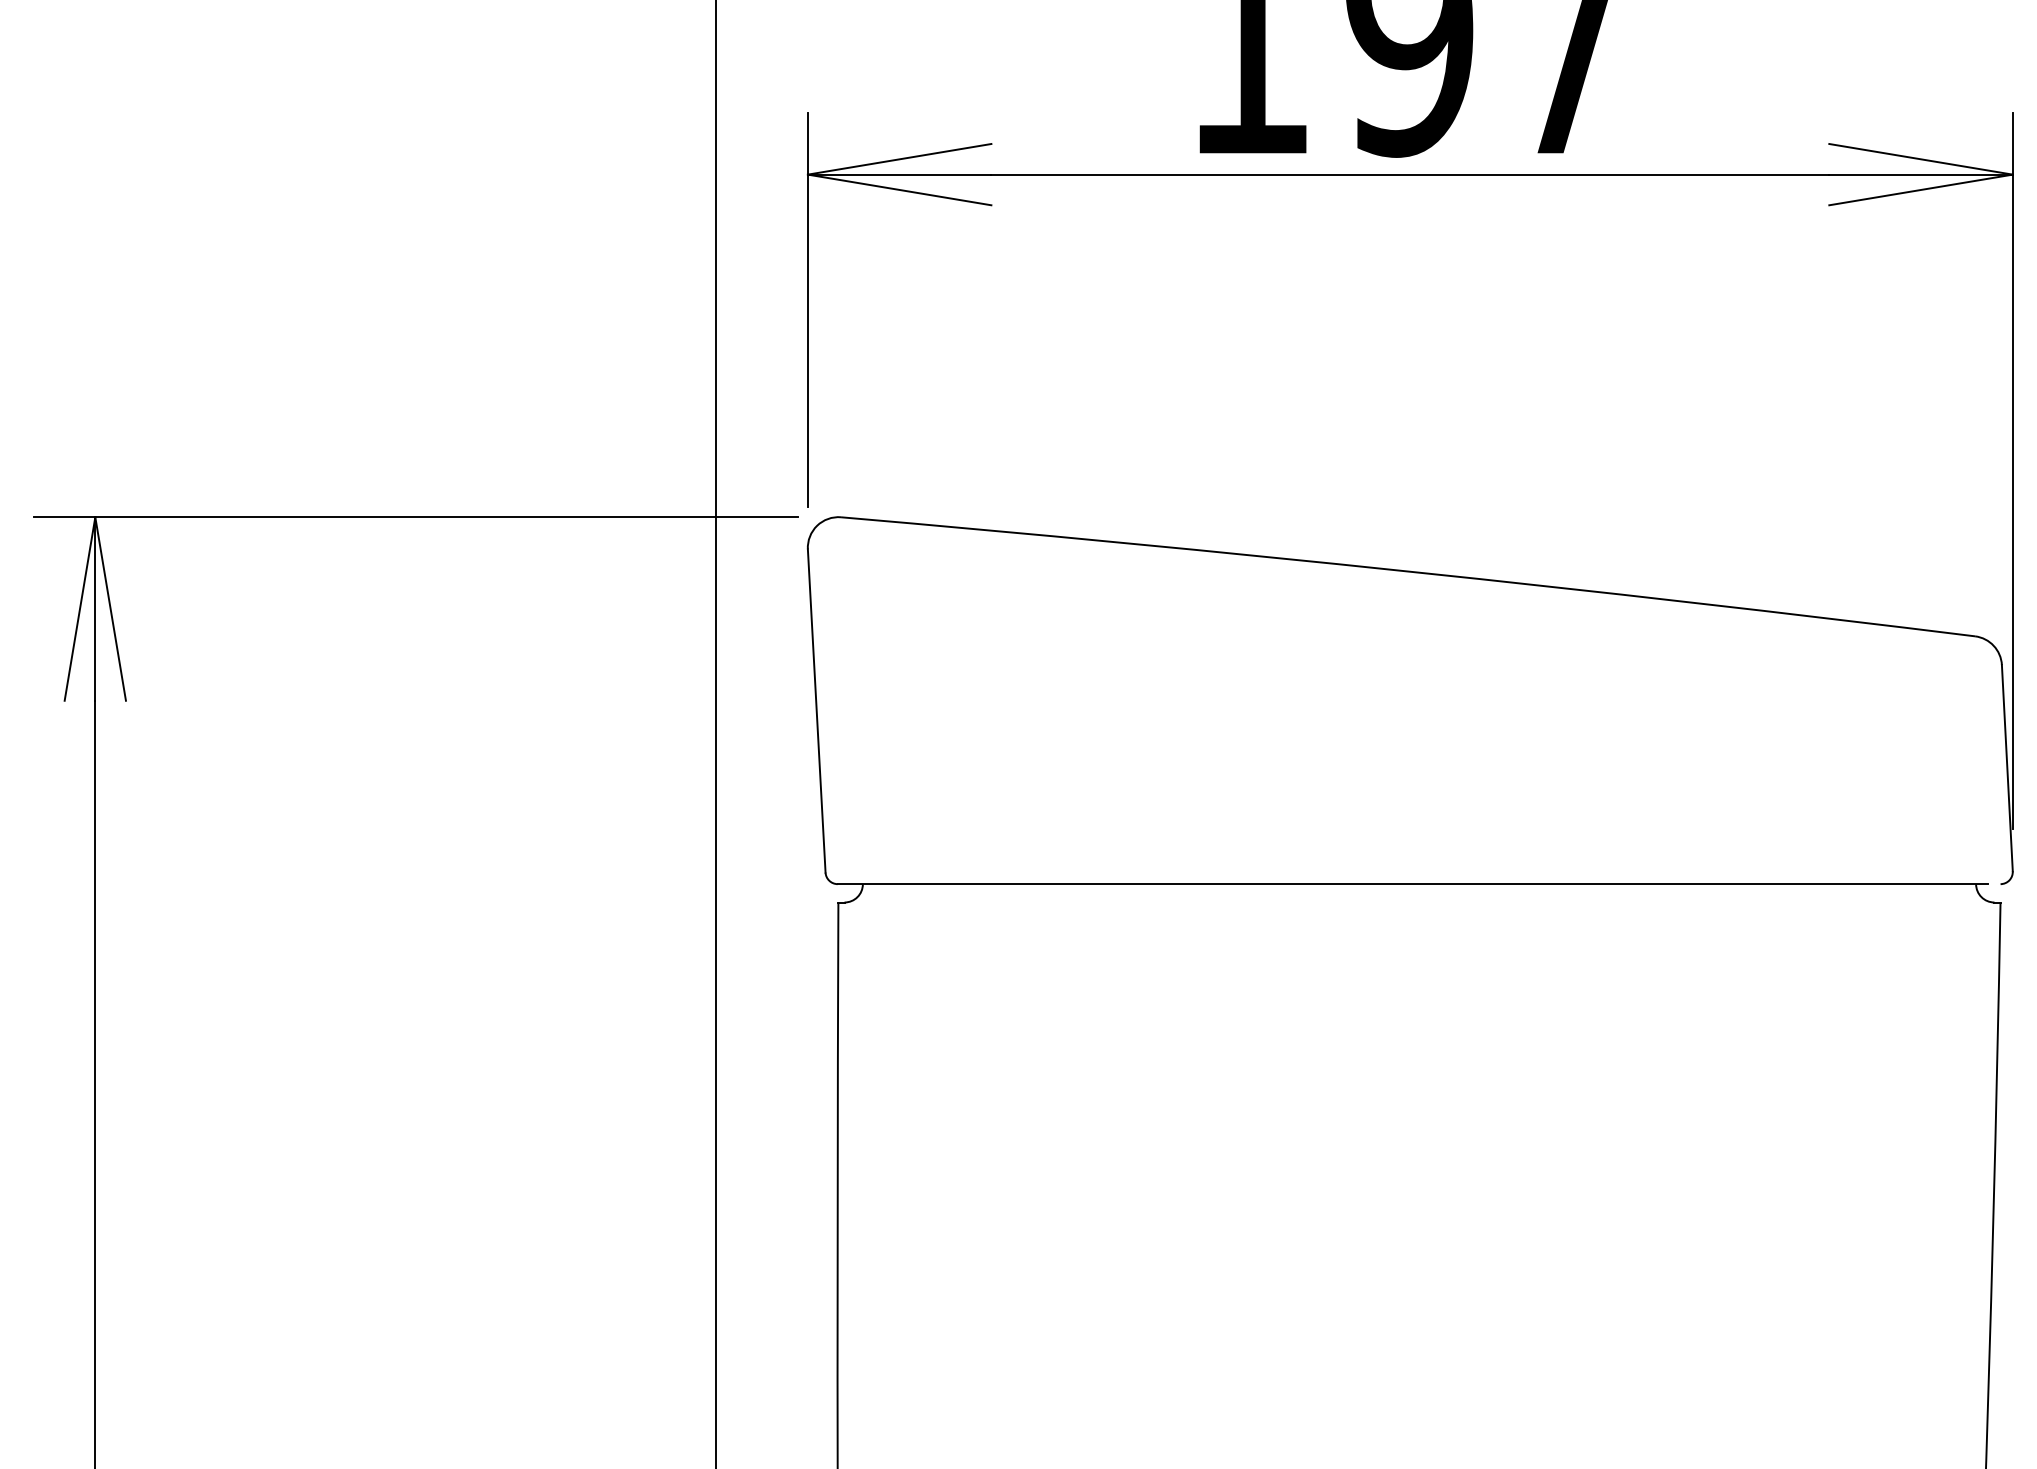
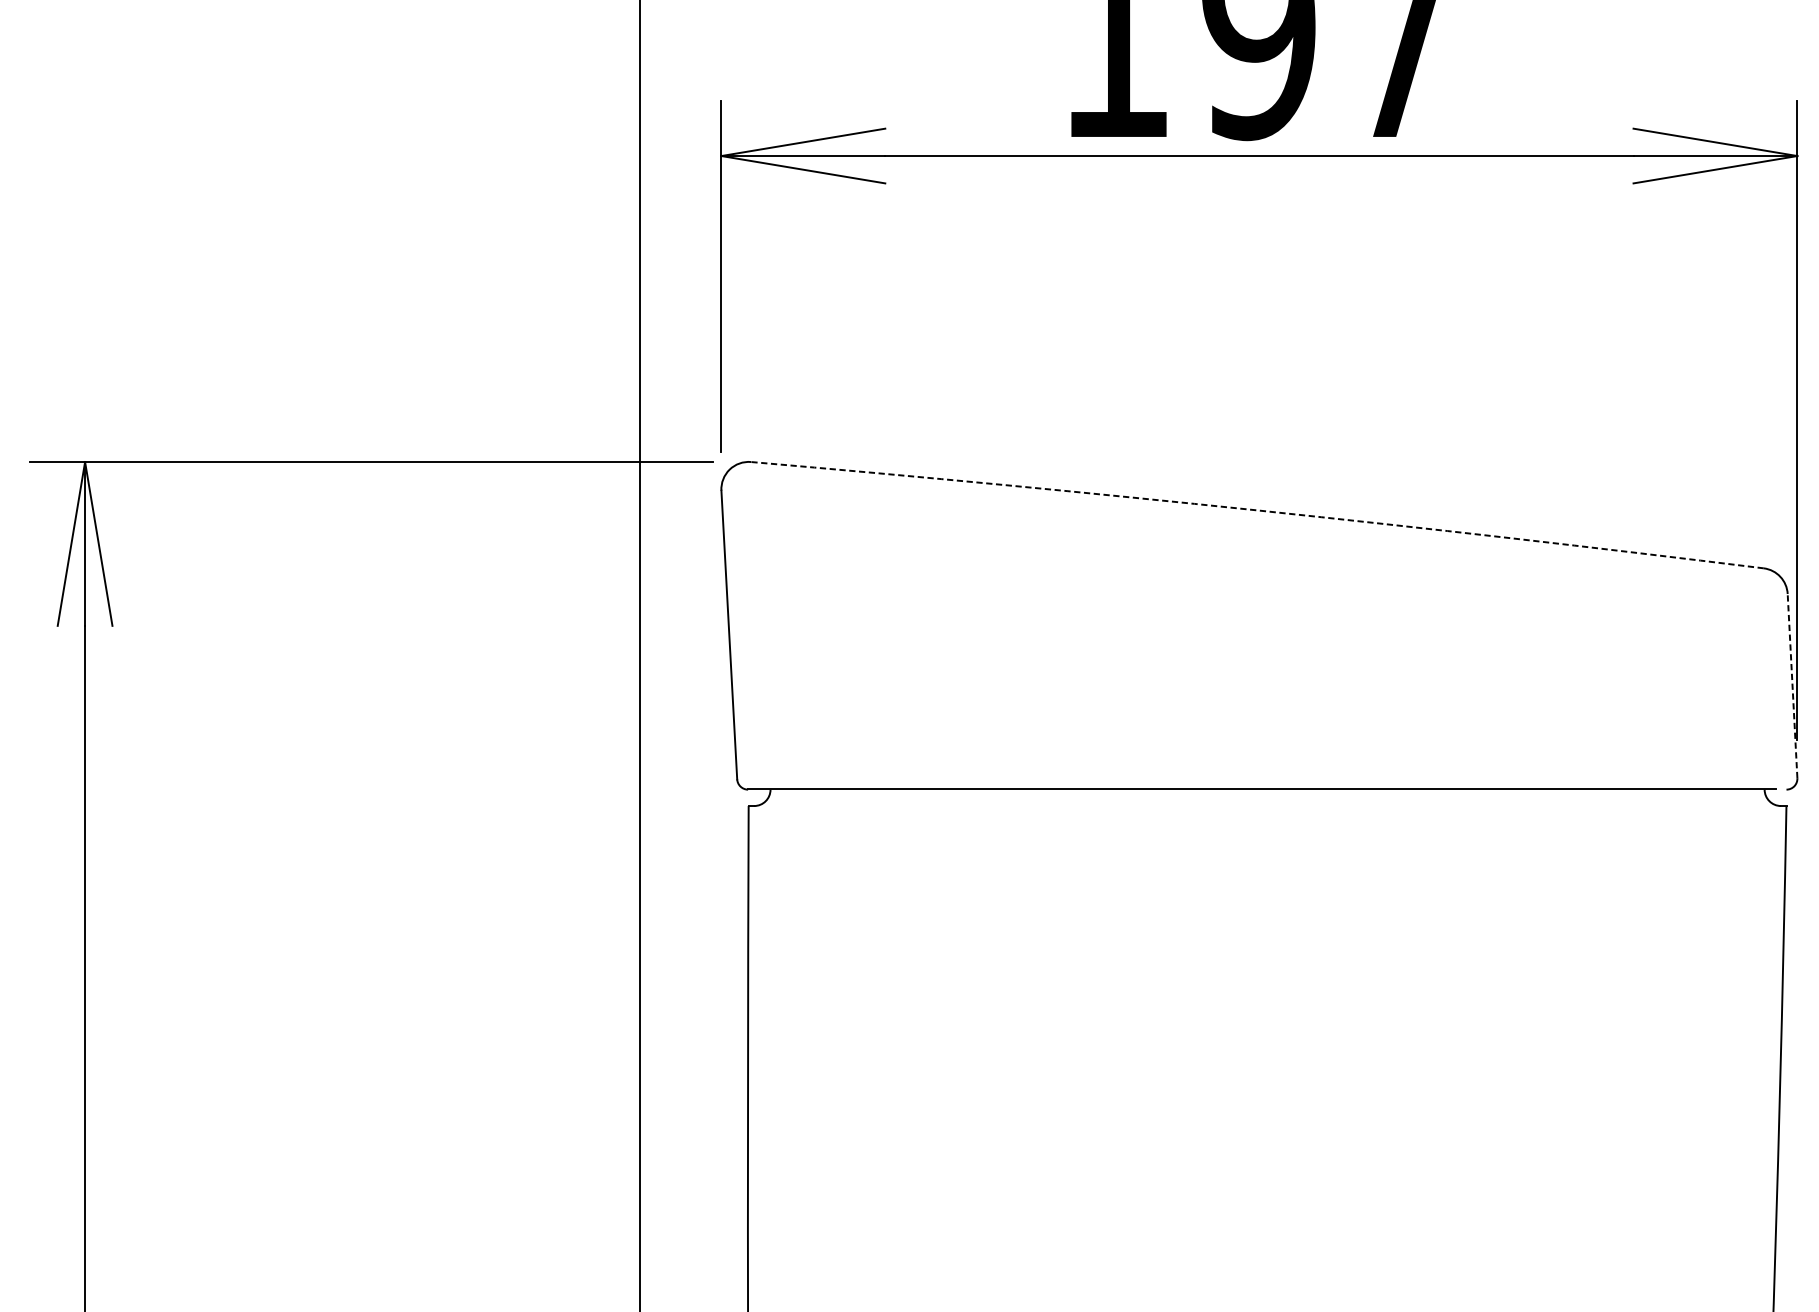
arc: (1408, 571) -> (1257, 510), solid -> dashed
line: (2007, 767) -> (1792, 685), solid -> dashed

